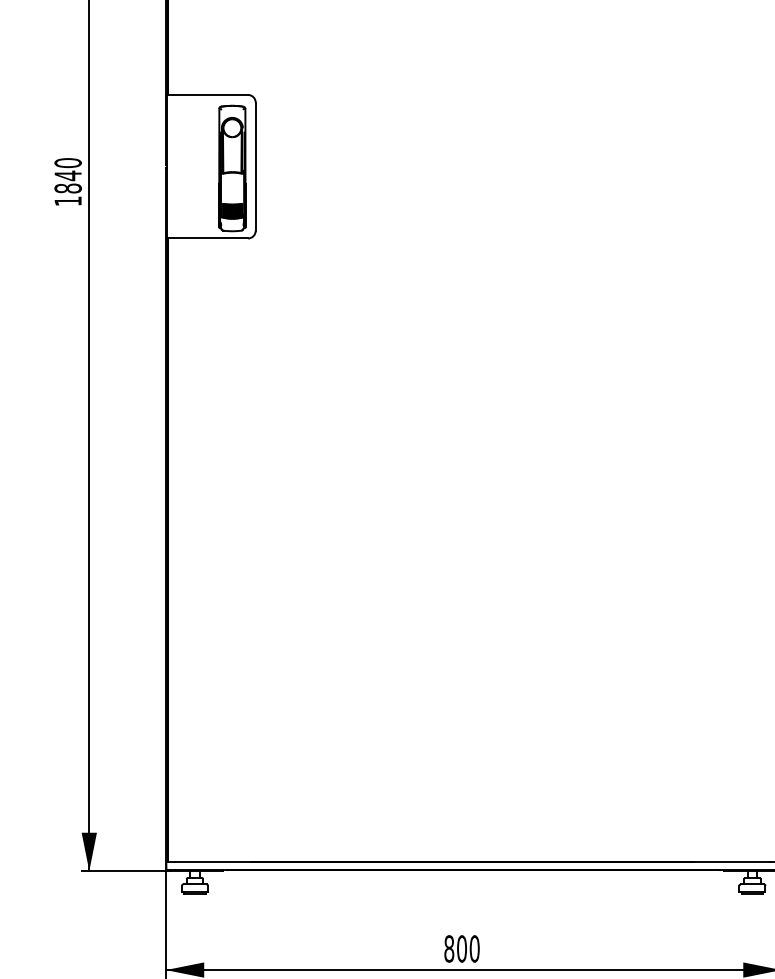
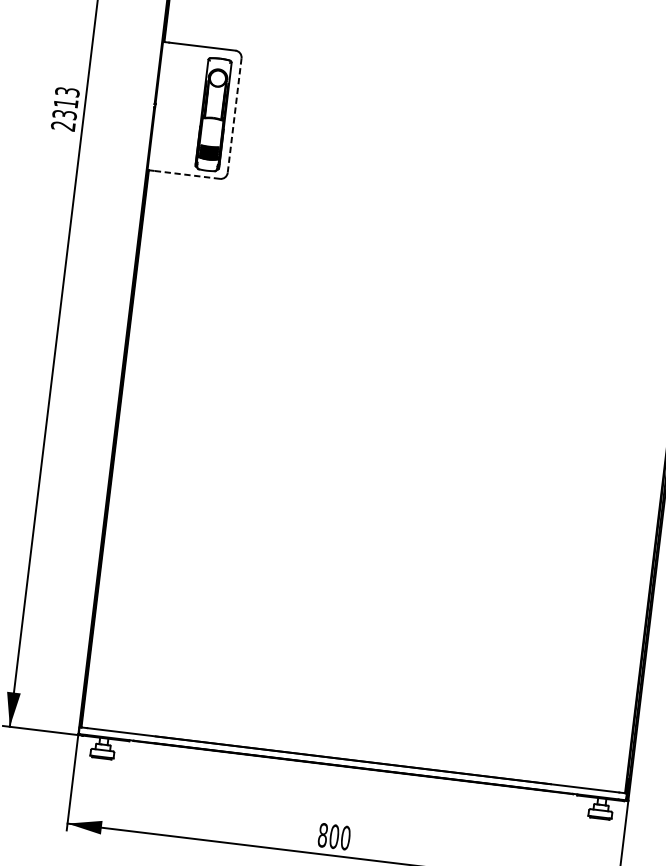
line: (255, 167) -> (234, 116), solid -> dashed
text: (67, 182) -> (64, 109), 1840 -> 2313
line: (210, 238) -> (186, 174), solid -> dashed

